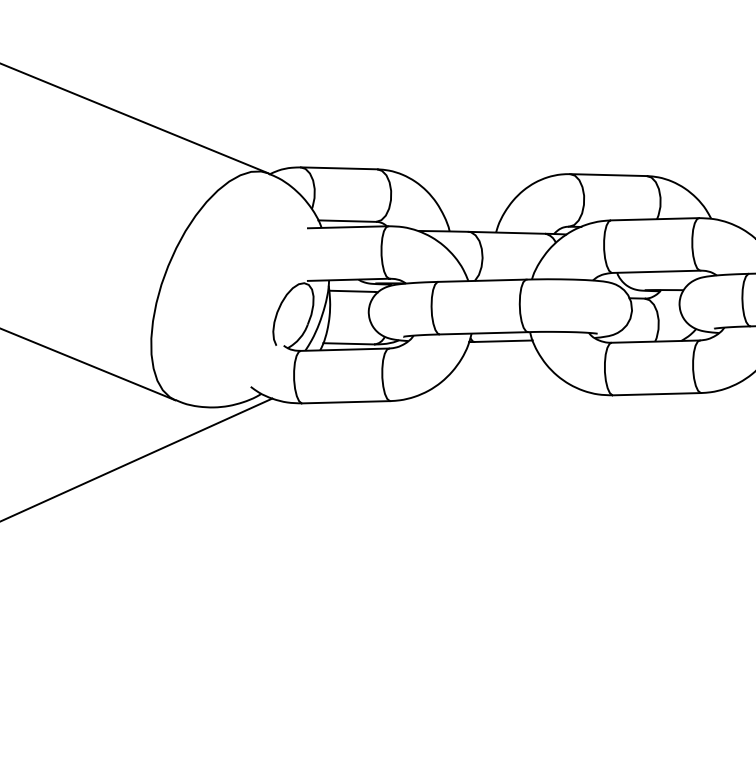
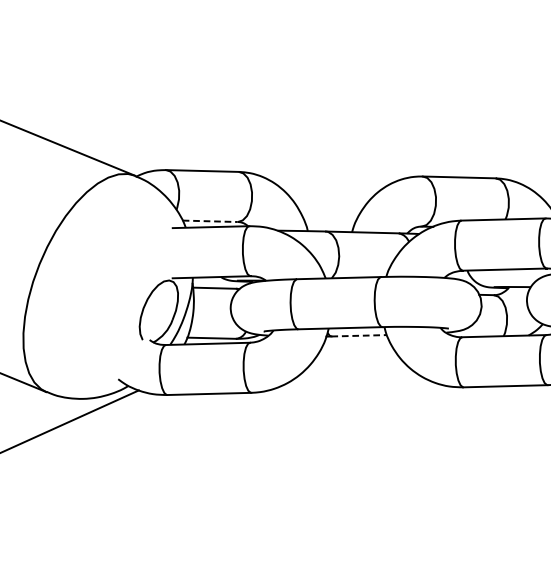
line: (347, 221) -> (210, 221), solid -> dashed
line: (504, 341) -> (360, 336), solid -> dashed

